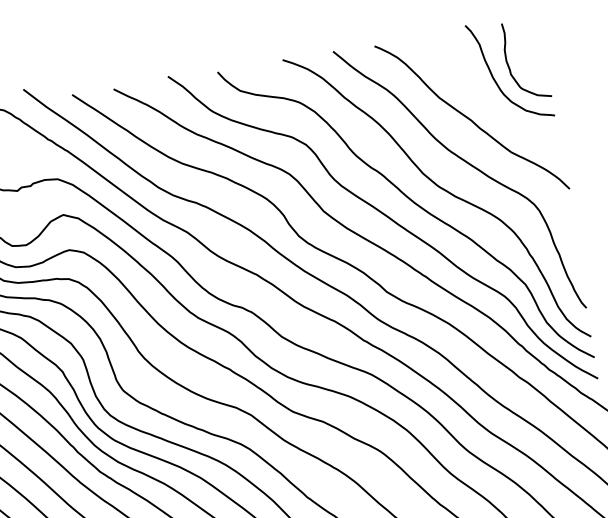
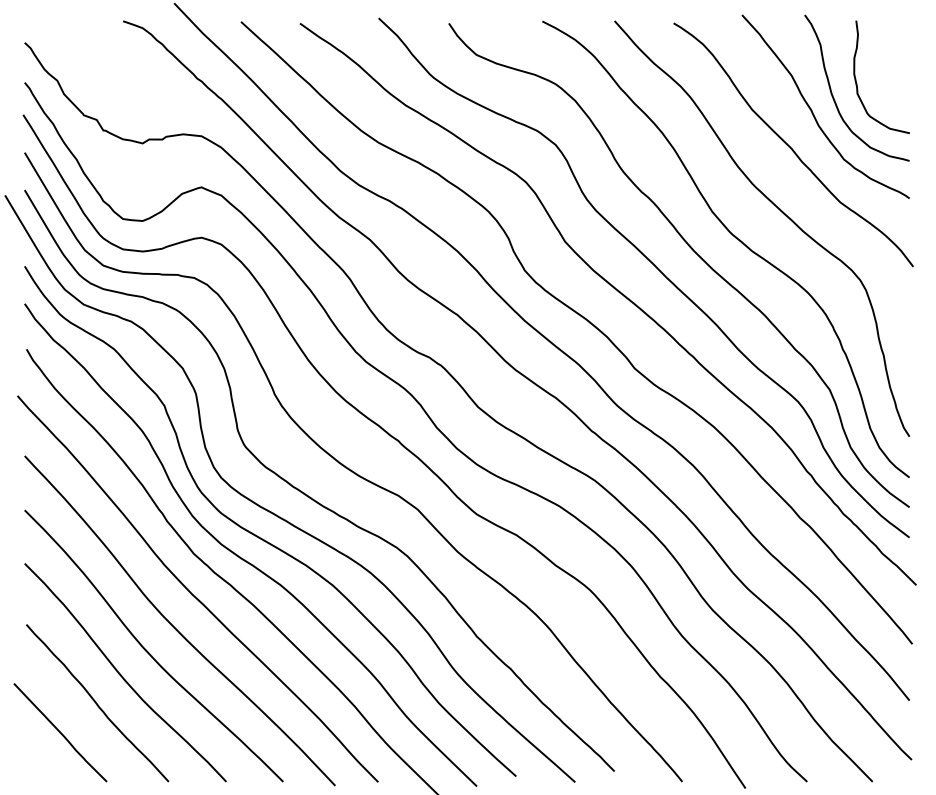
curve: (482, 92) -> (813, 112), added

